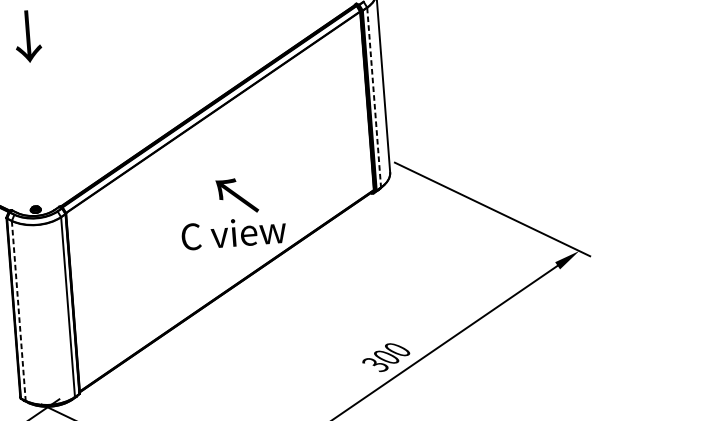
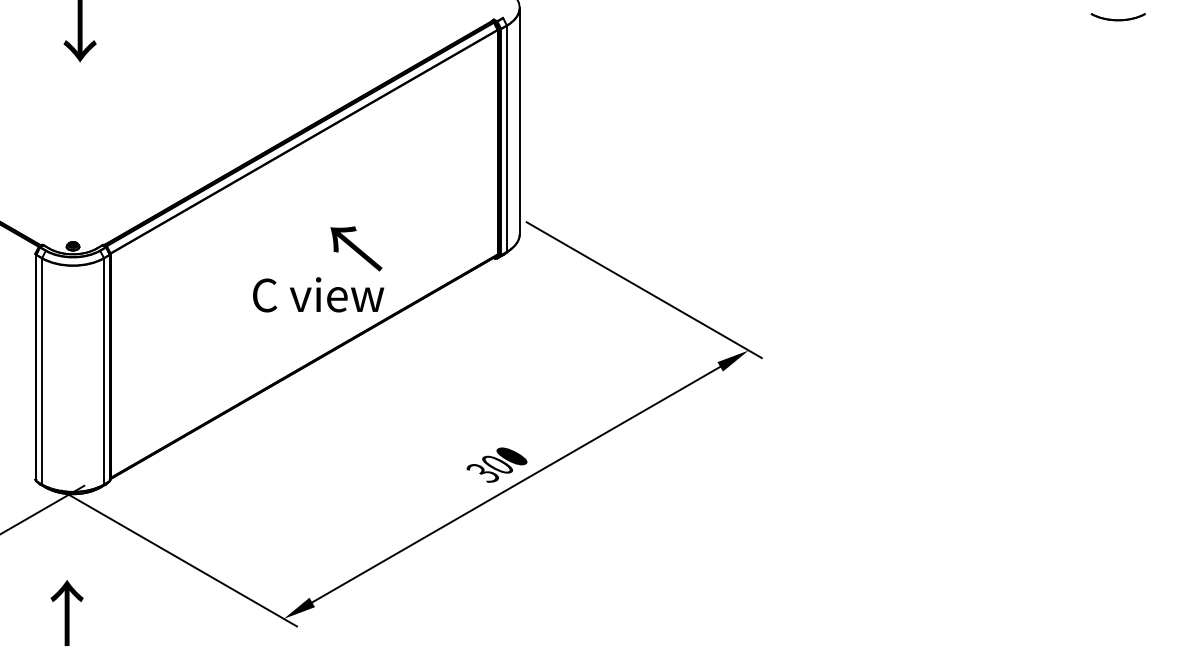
line: (373, 97) -> (506, 138), dashed -> solid
text: (237, 195) -> (356, 248), moved
line: (19, 310) -> (42, 371), dashed -> solid

